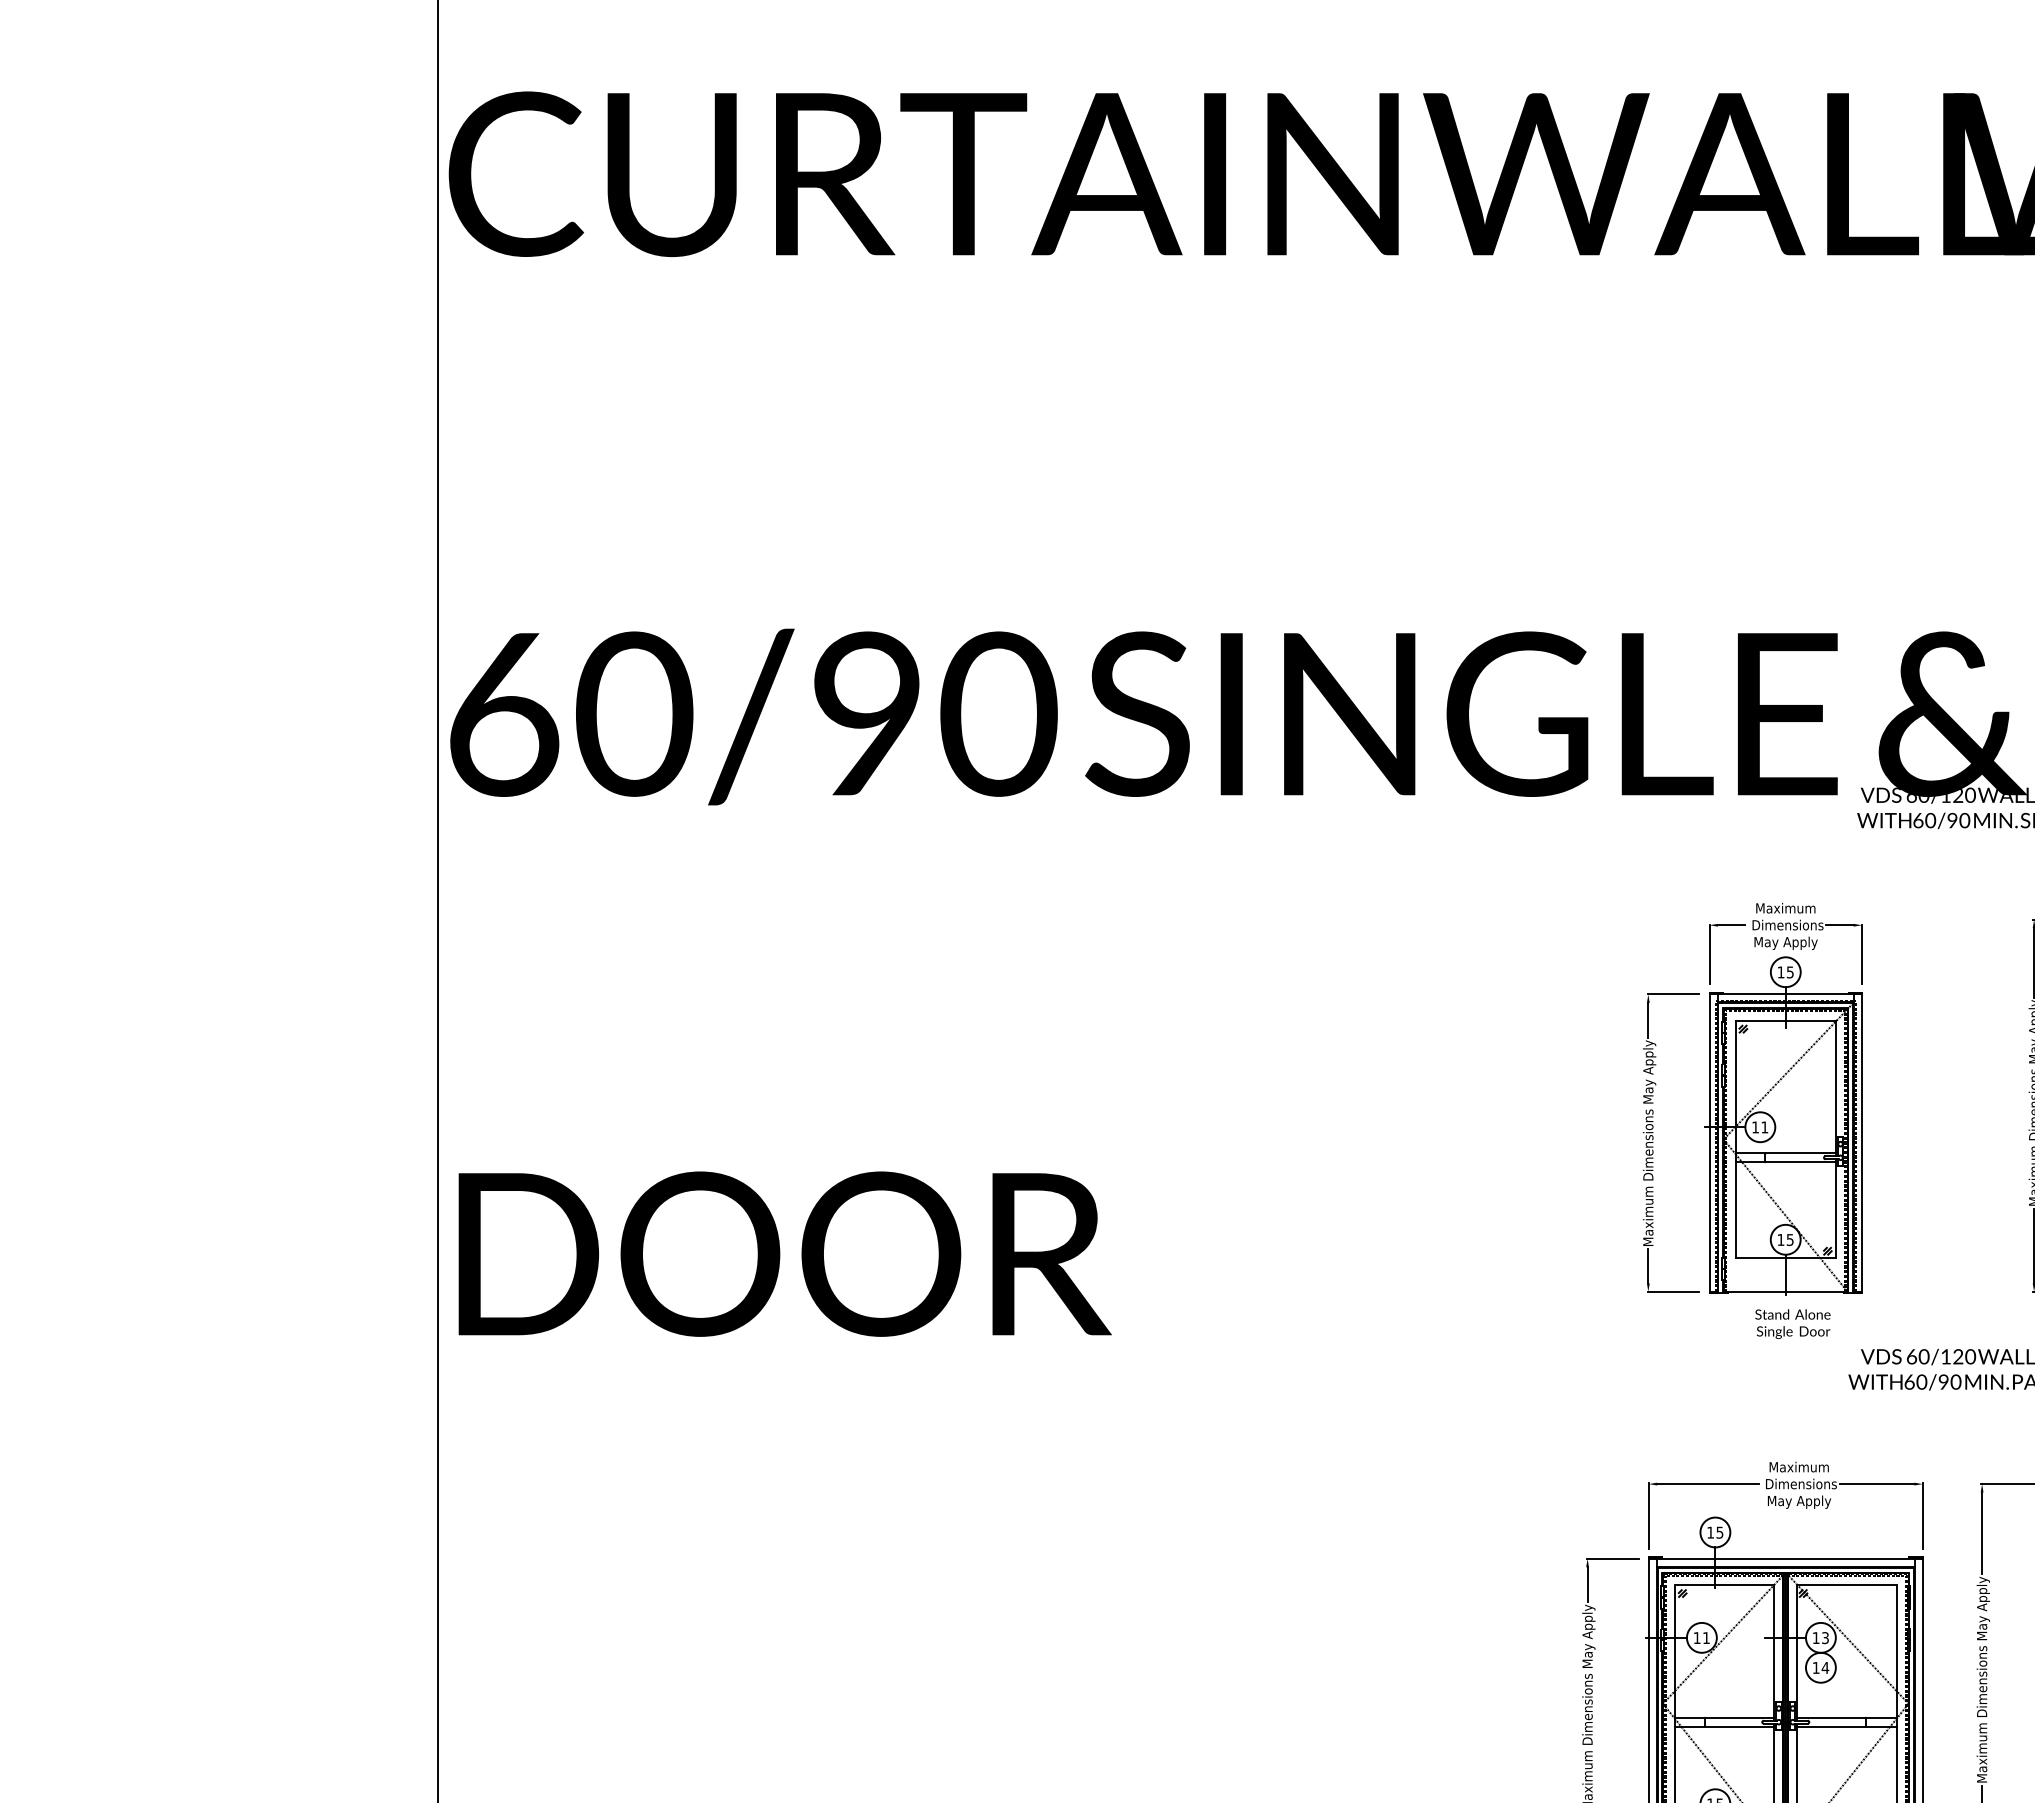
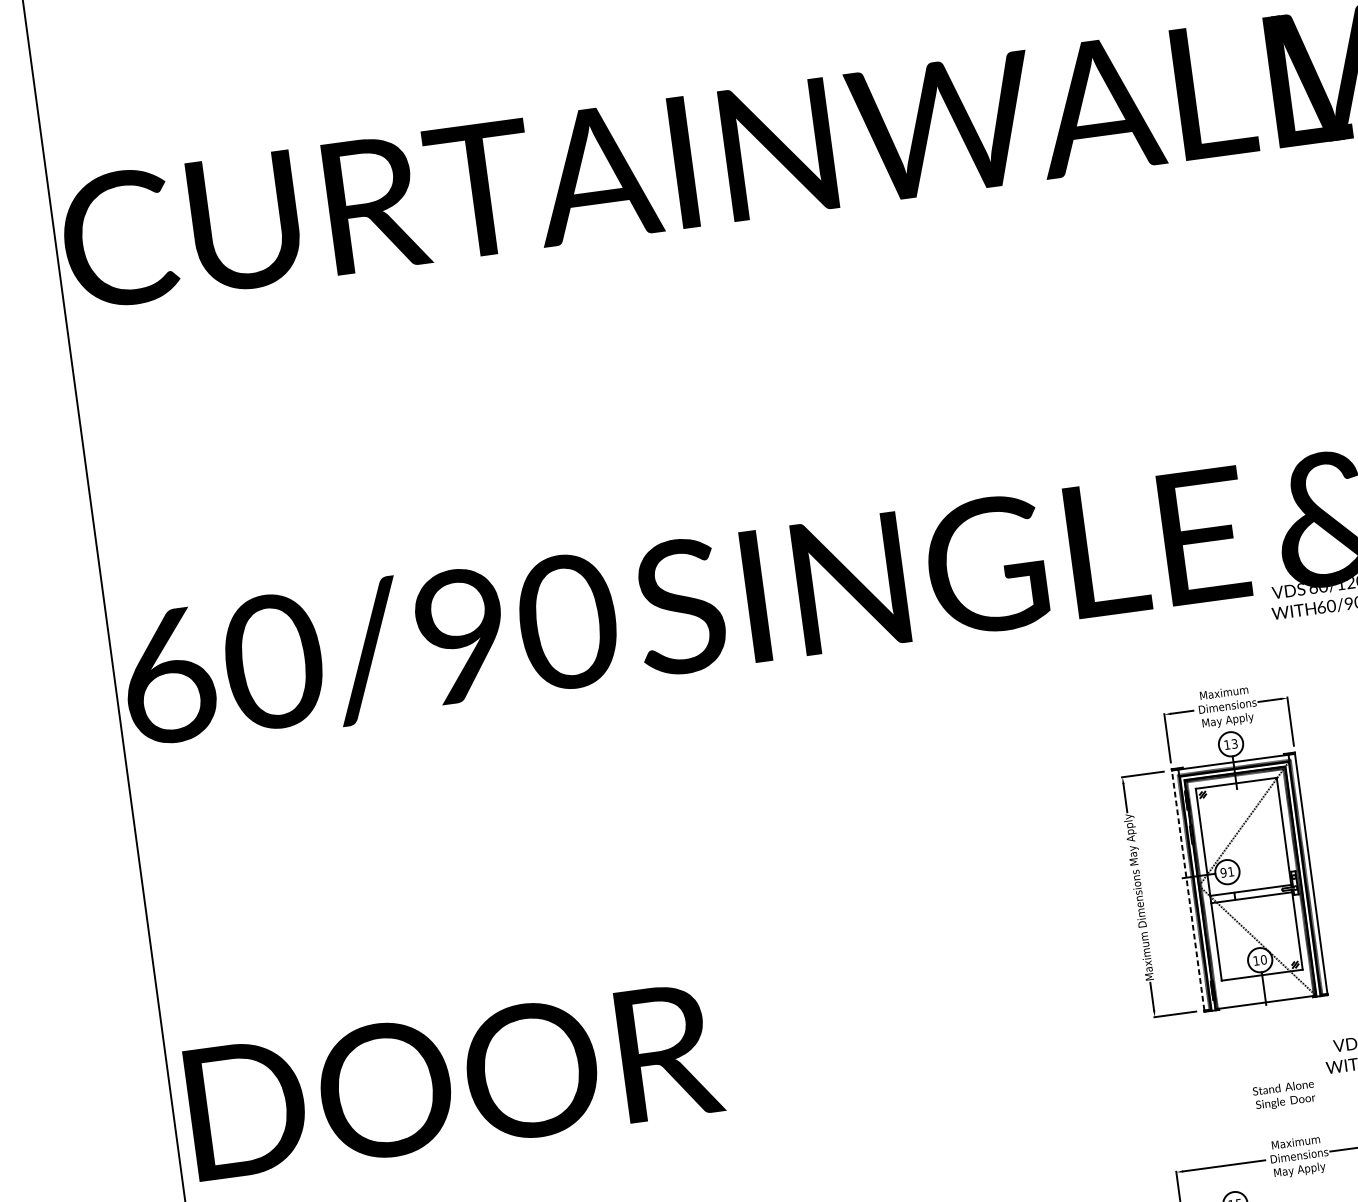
text: (1790, 971) -> (1234, 743), 15 -> 13
text: (1755, 1127) -> (1223, 872), 11 -> 91
line: (1709, 1143) -> (1188, 890), solid -> dashed
text: (1789, 1239) -> (1263, 959), 15 -> 10
text: (1792, 1323) -> (1283, 1094), moved

